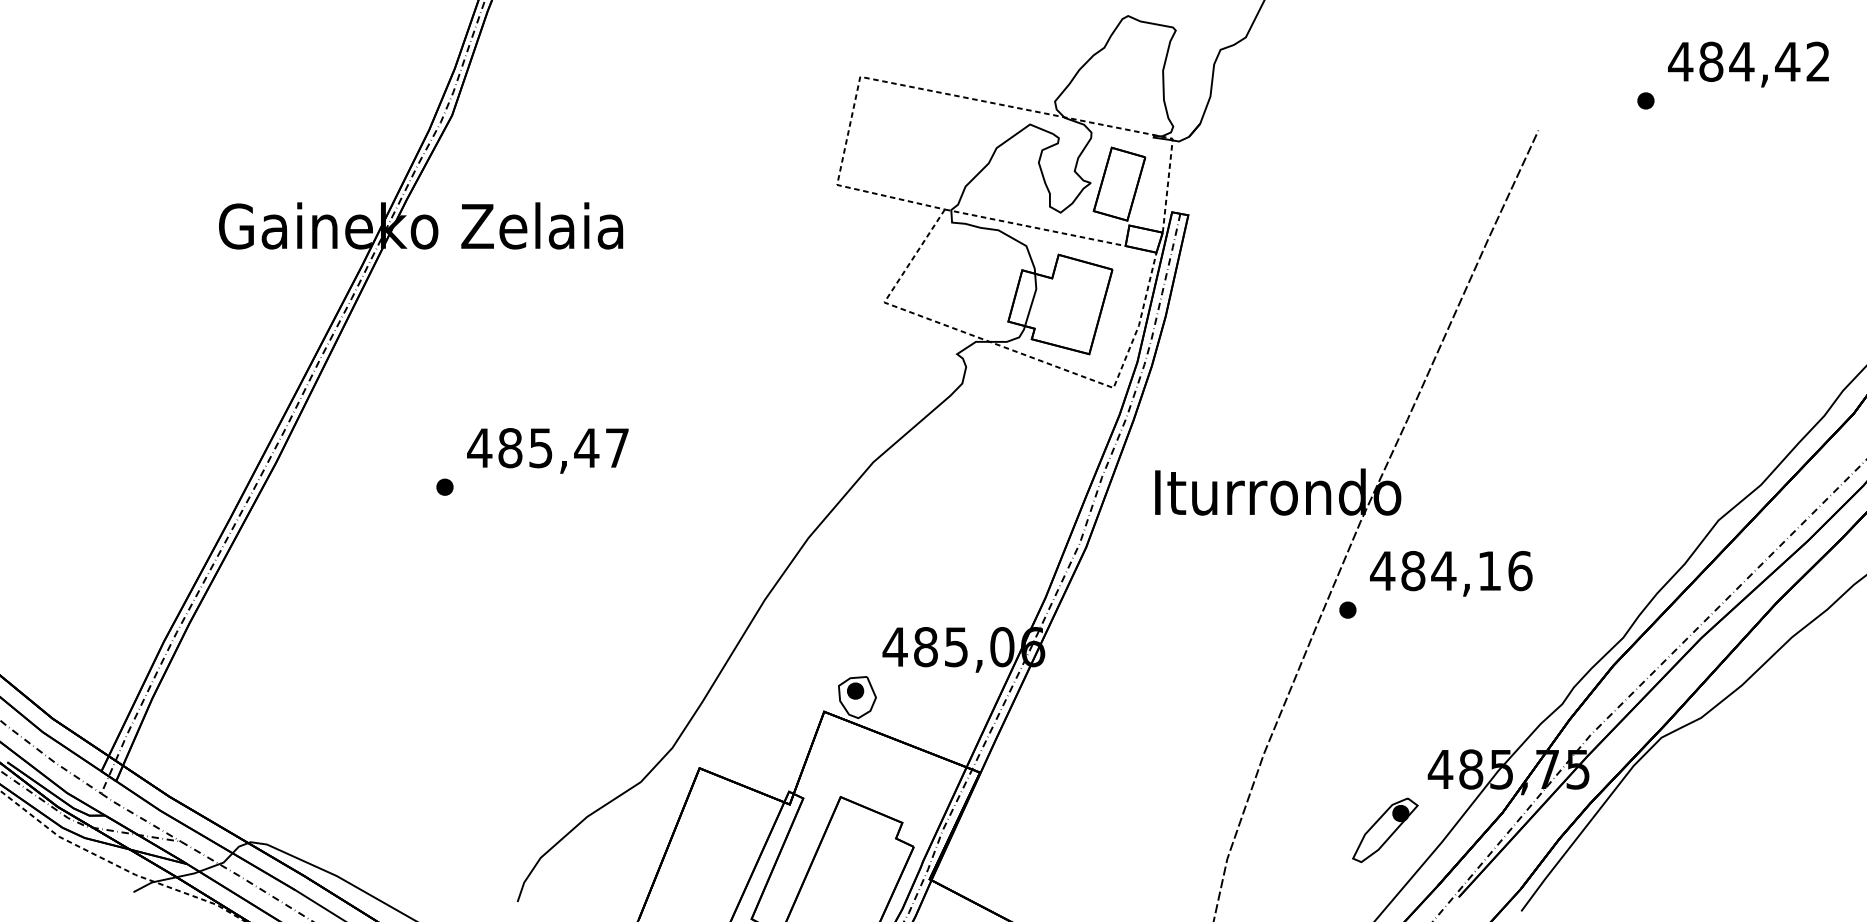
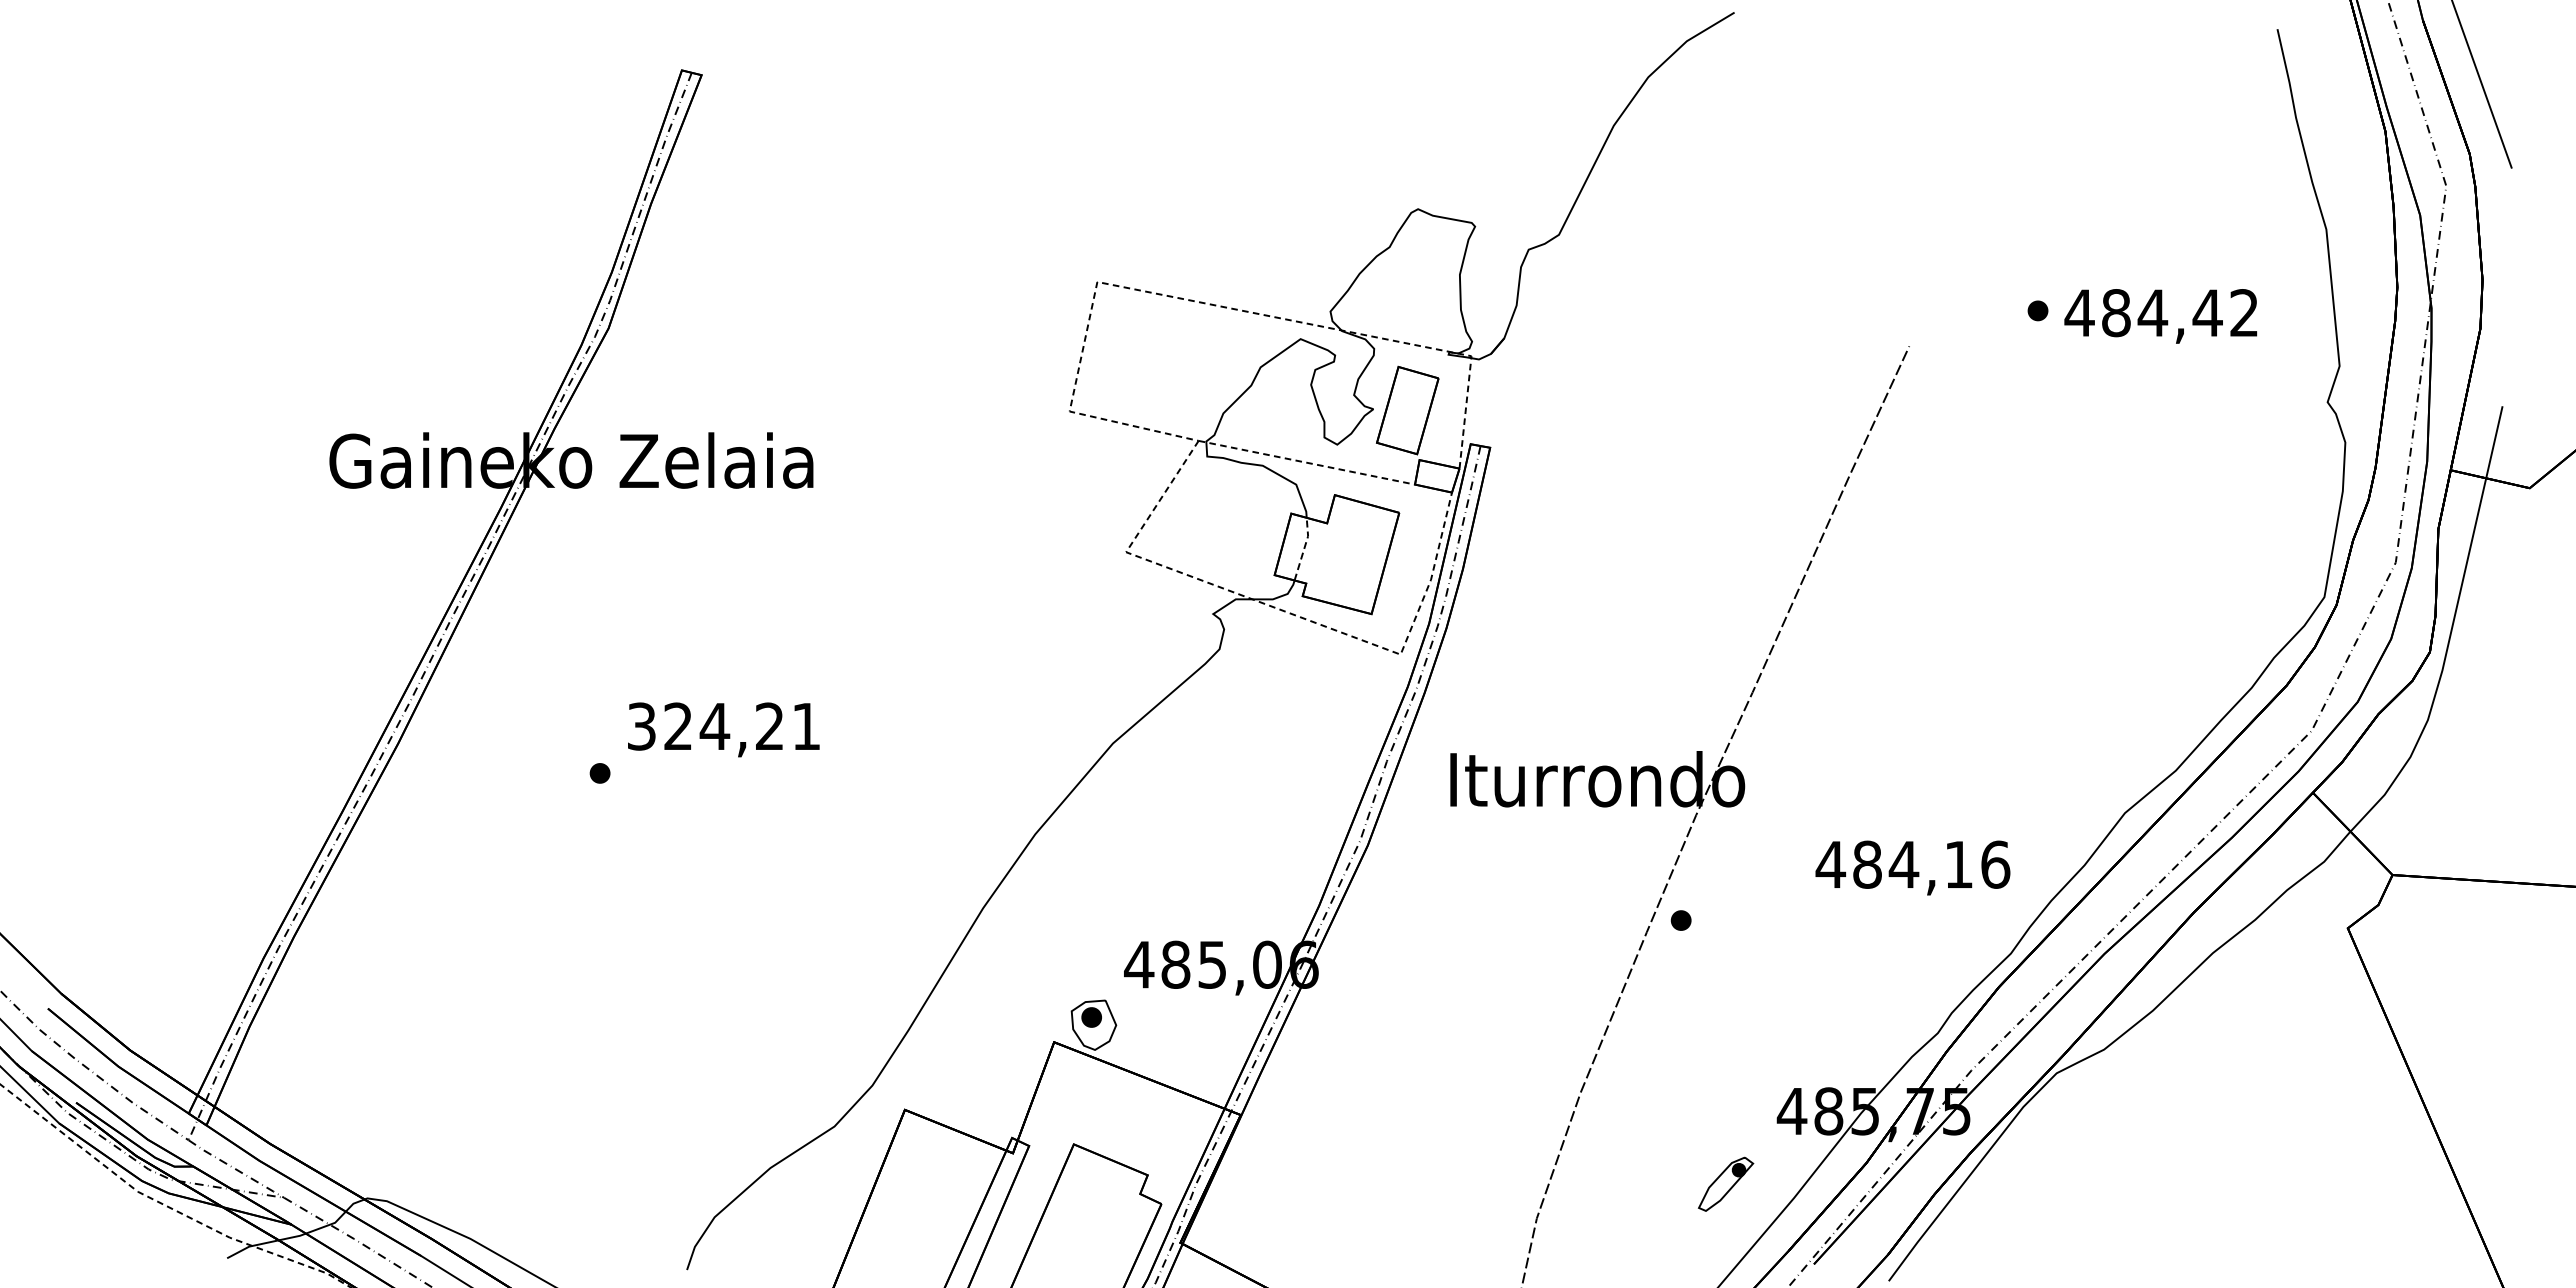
text: (1748, 64) -> (2160, 316), moved
line: (1033, 299) -> (1304, 548), solid -> dashed
text: (547, 448) -> (722, 726), 485,47 -> 324,21
text: (1450, 573) -> (1912, 867), moved
part: (1384, 830) -> (1725, 1184), size x0.7

